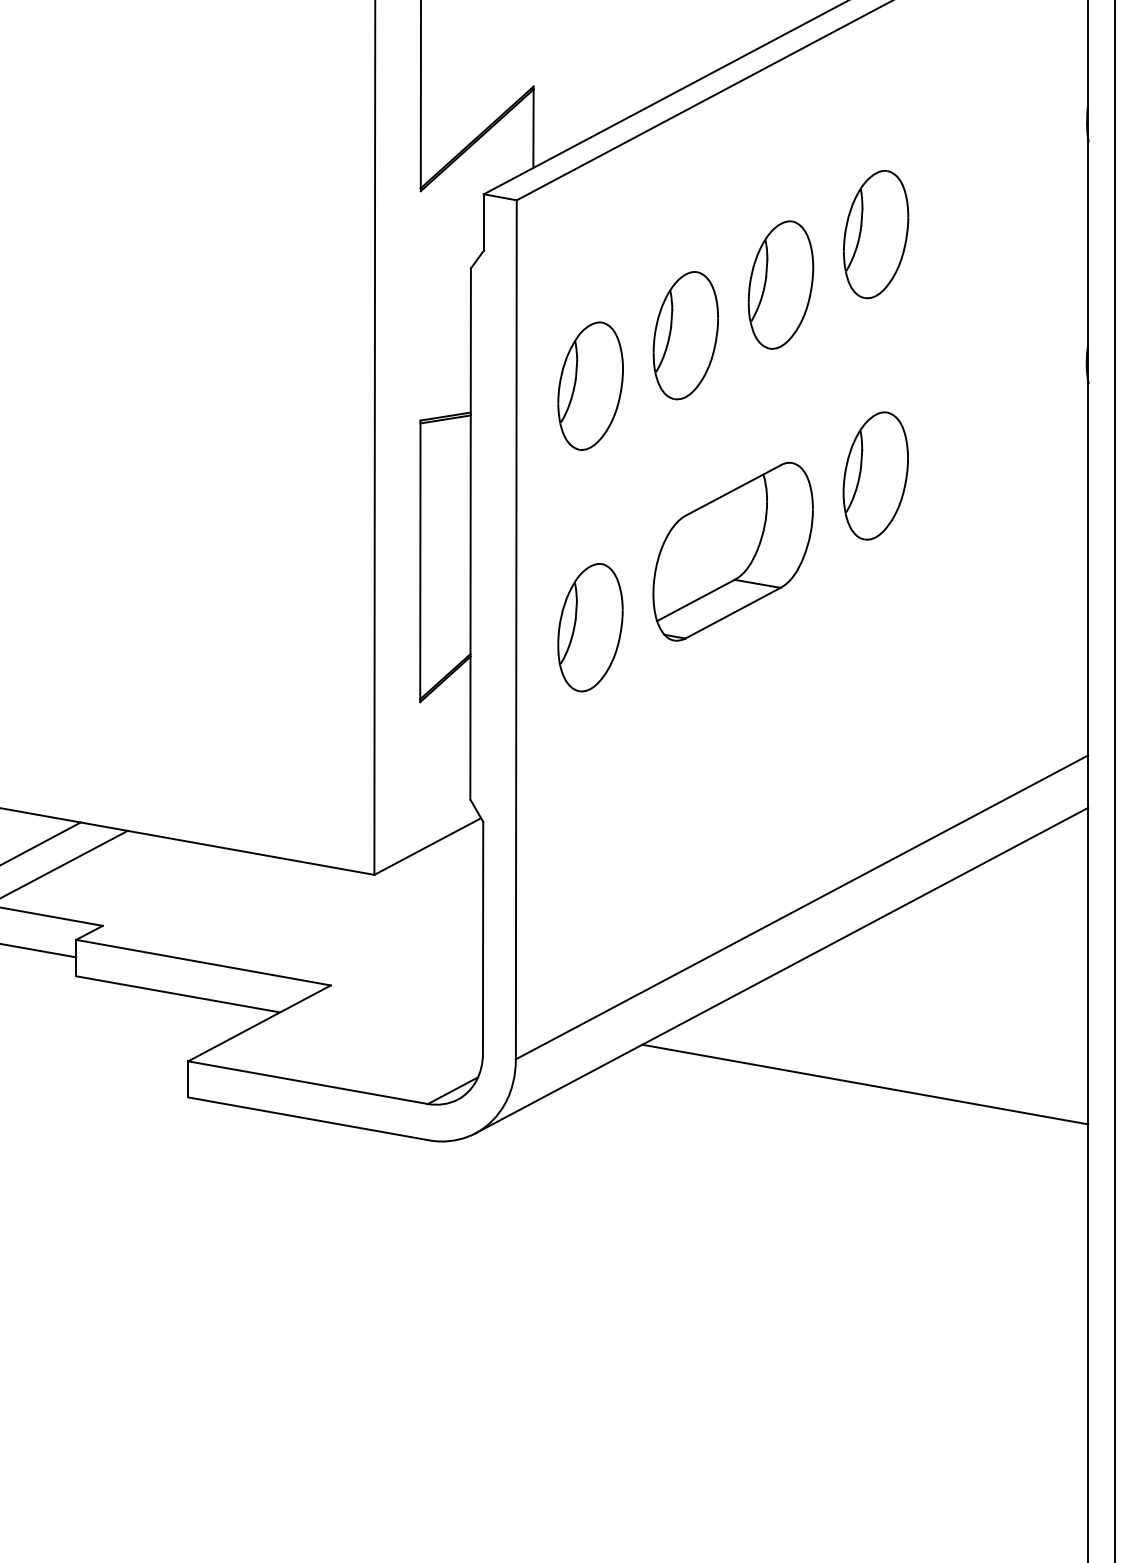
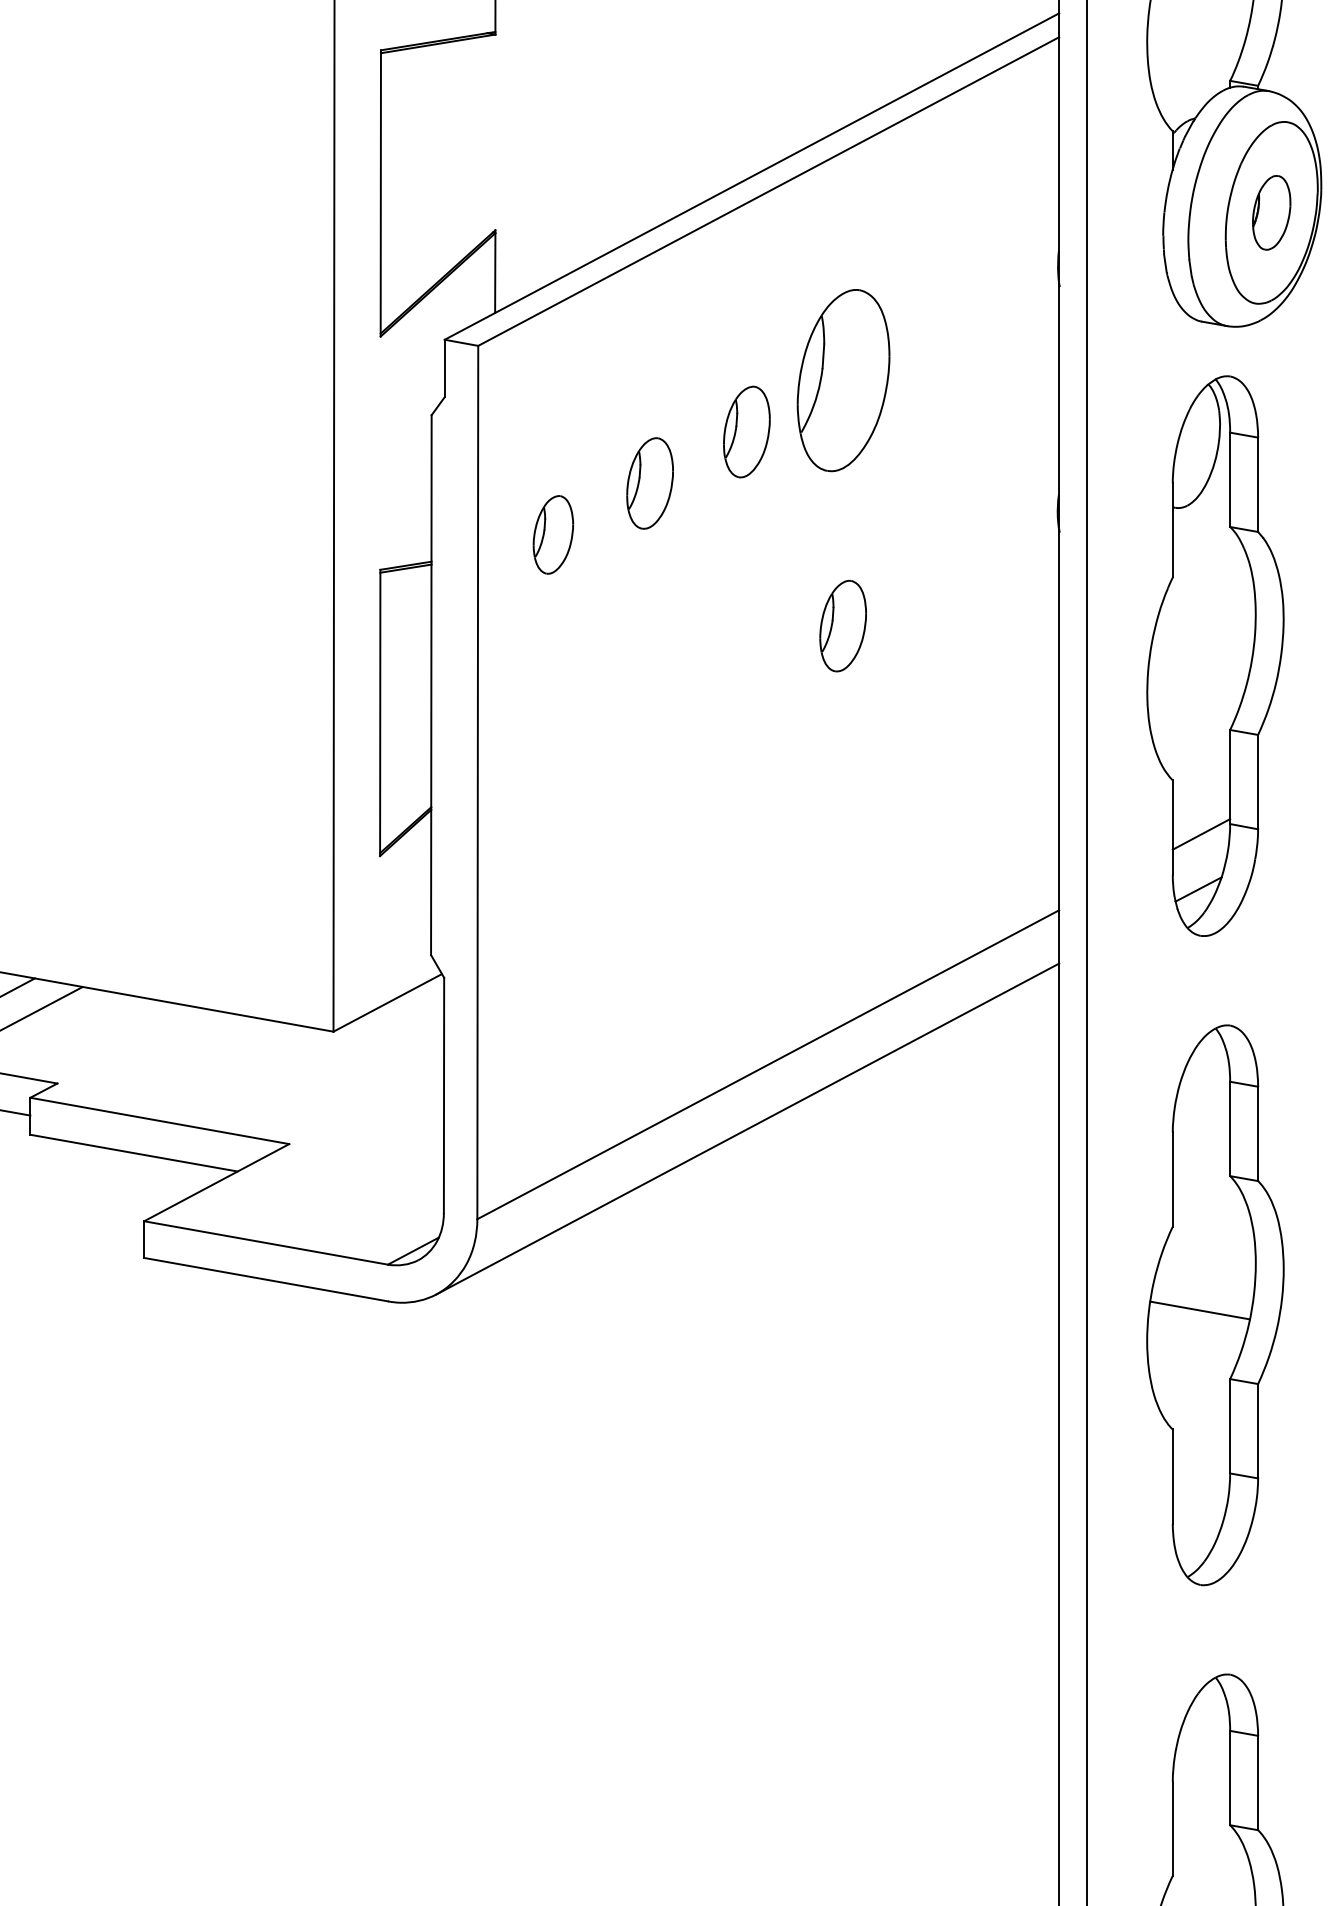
part: (876, 234) -> (843, 380), size x1.4
part: (780, 284) -> (746, 431), size x0.7
part: (685, 335) -> (649, 483), size x0.7
part: (590, 385) -> (553, 534), size x0.6
part: (875, 475) -> (842, 625), size x0.7
part: (733, 551) -> (698, 702), removed
part: (589, 627) -> (552, 780), removed
line: (865, 1084) -> (832, 1244), removed

